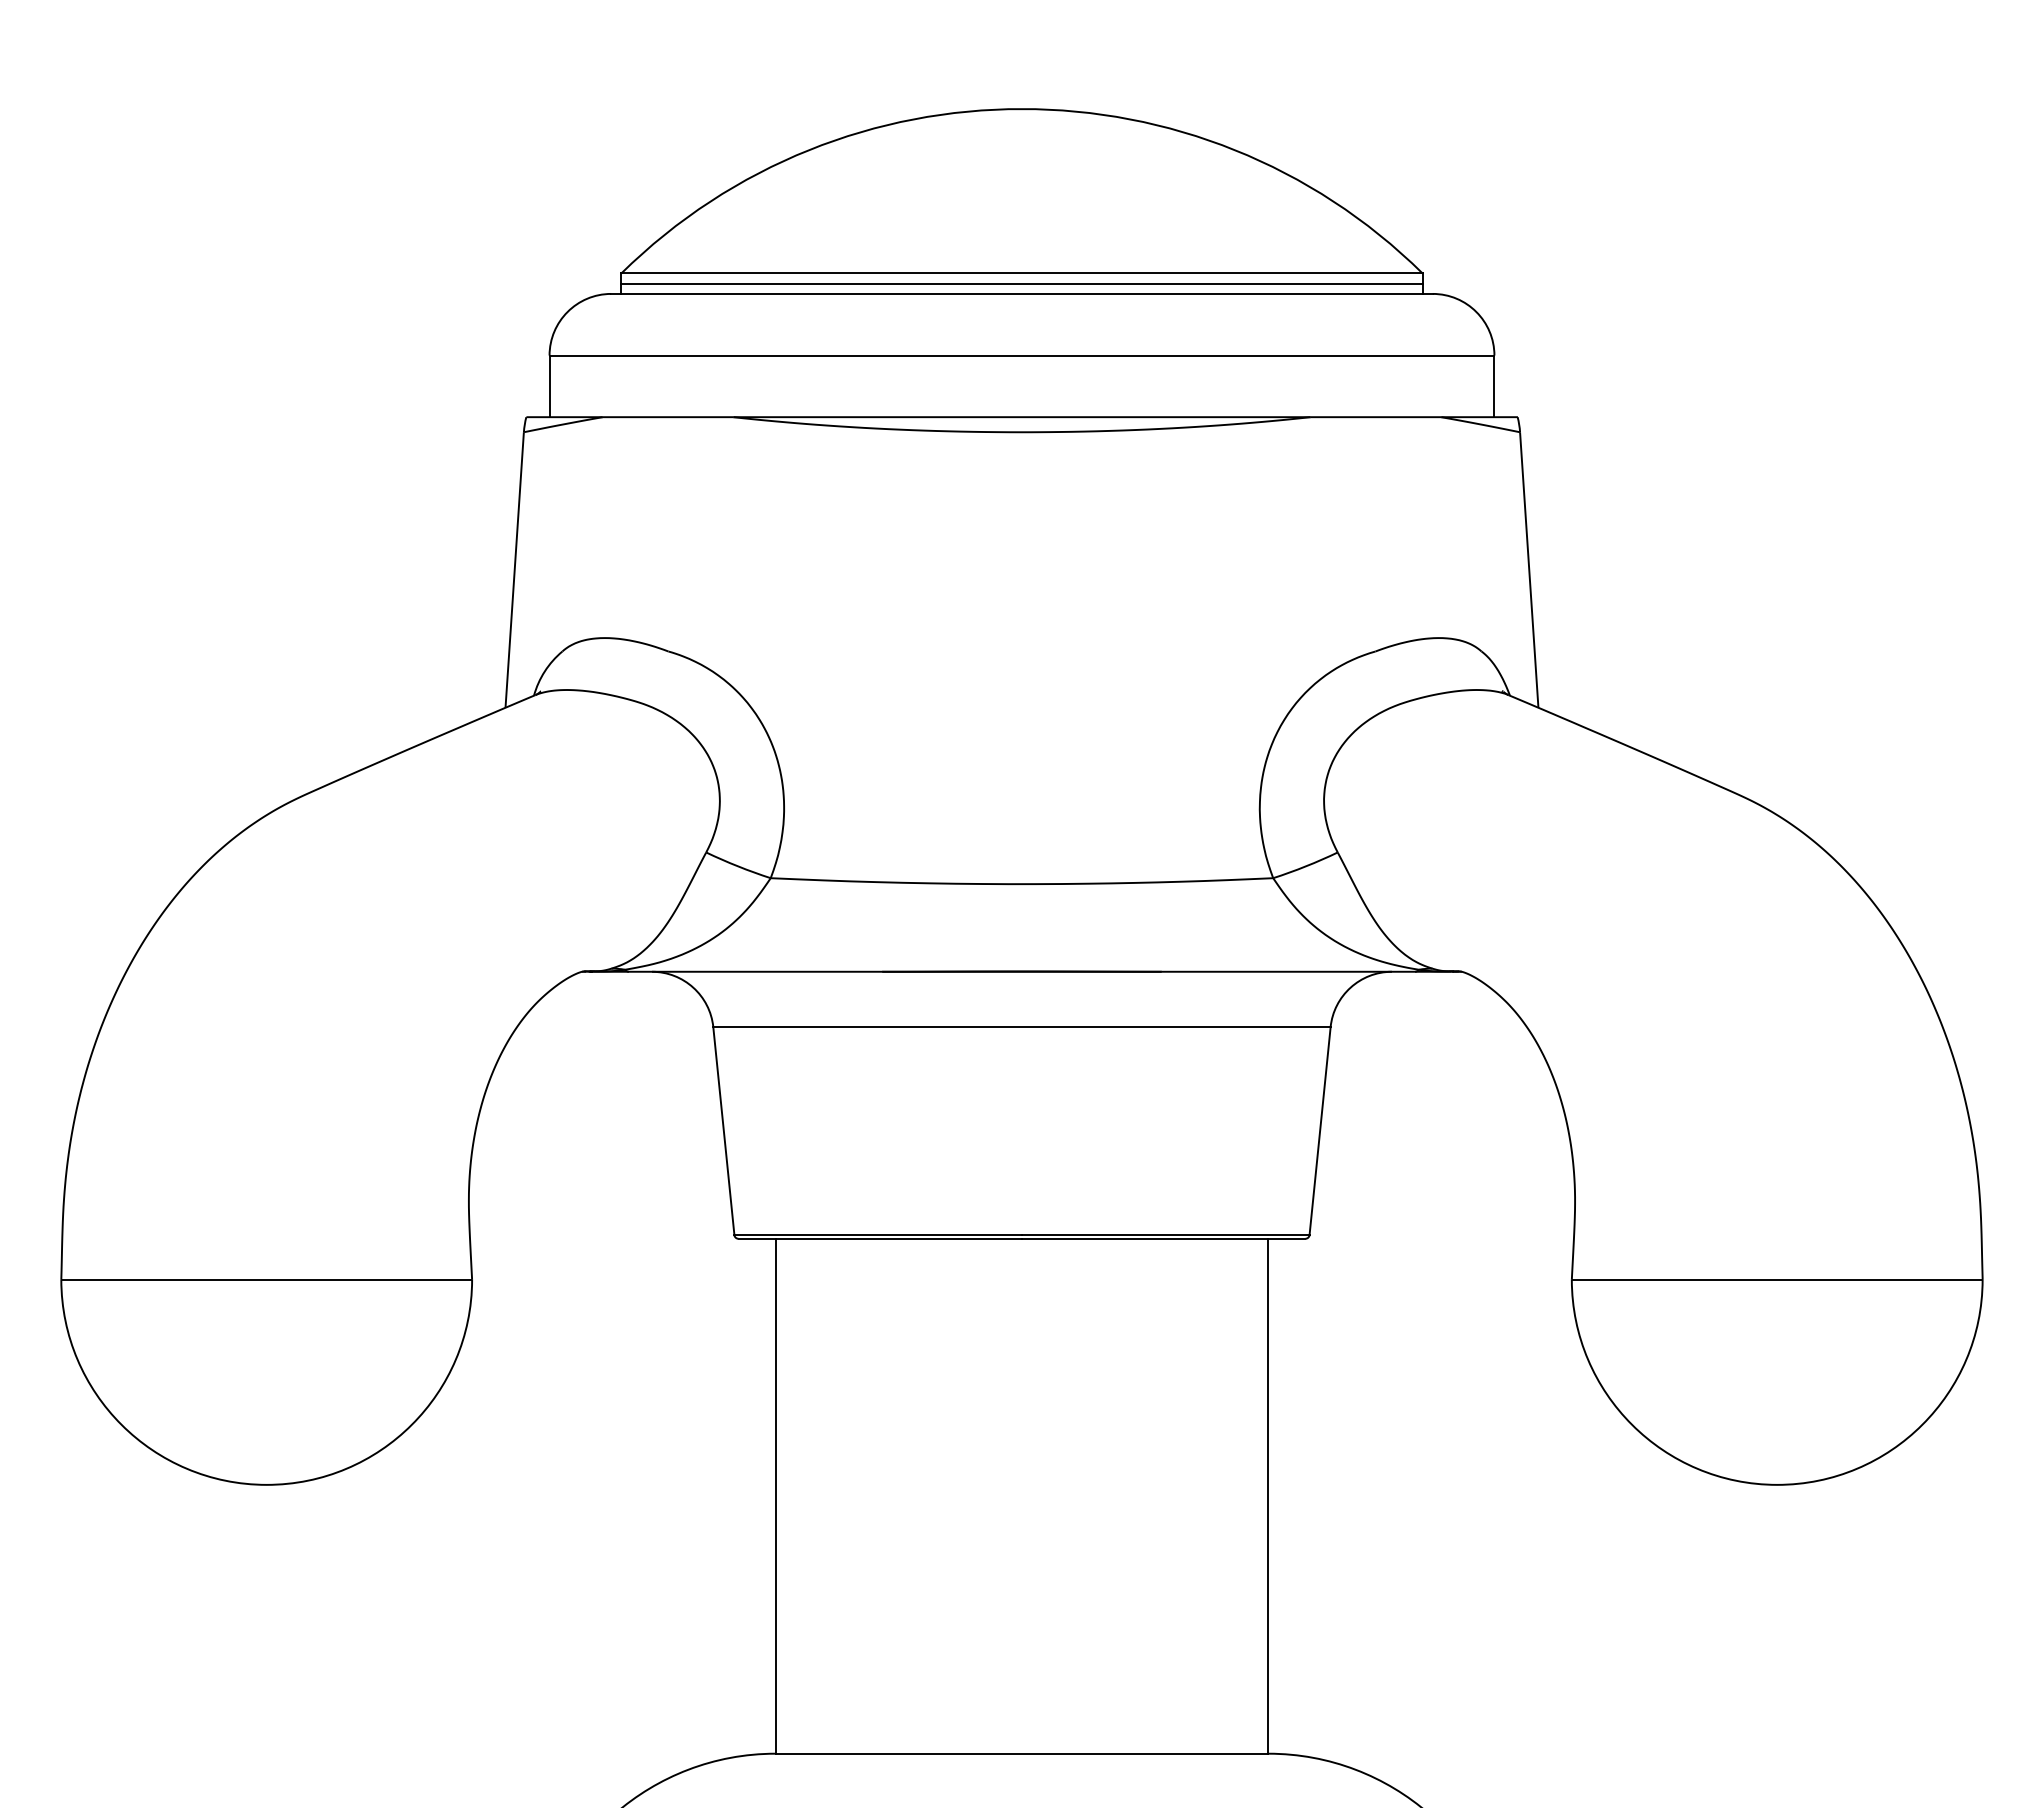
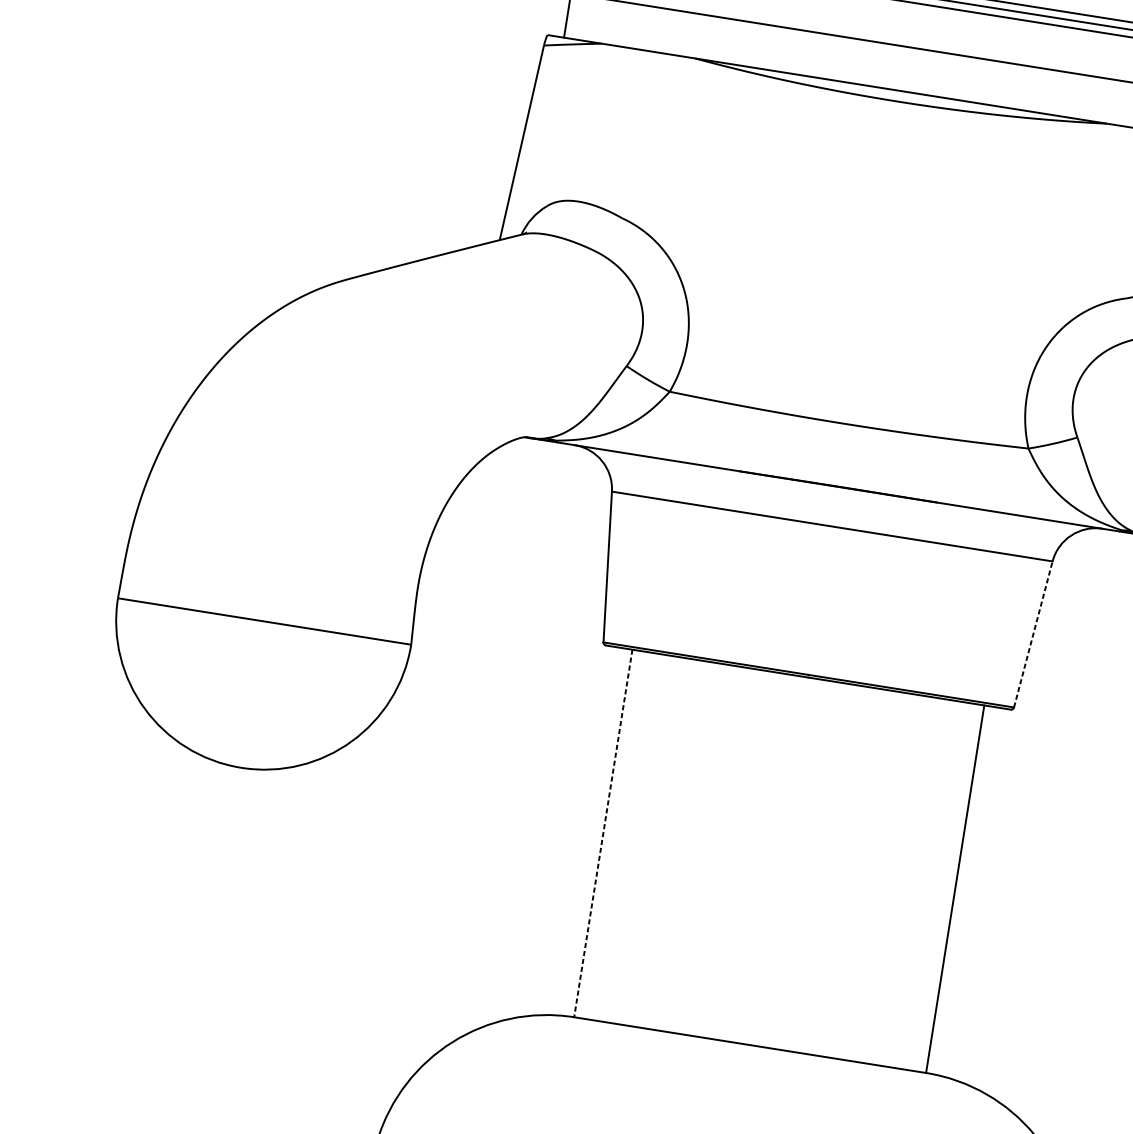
line: (1320, 1130) -> (1033, 634), solid -> dashed
line: (775, 1496) -> (603, 833), solid -> dashed

